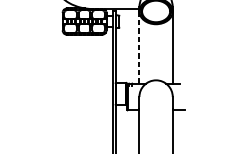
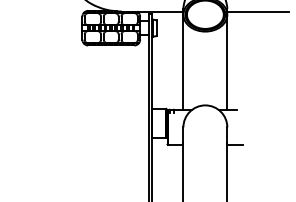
line: (196, 8) -> (258, 11), added
line: (139, 47) -> (183, 62), dashed -> solid

